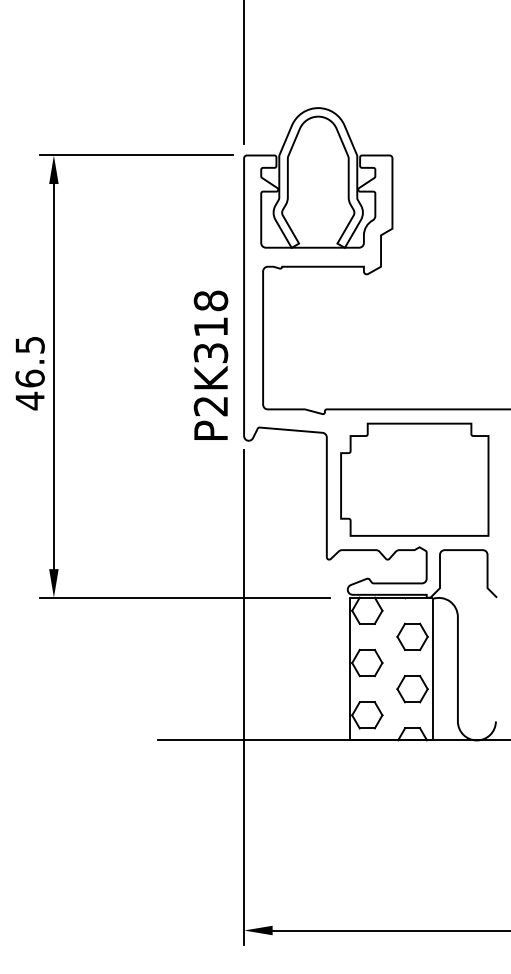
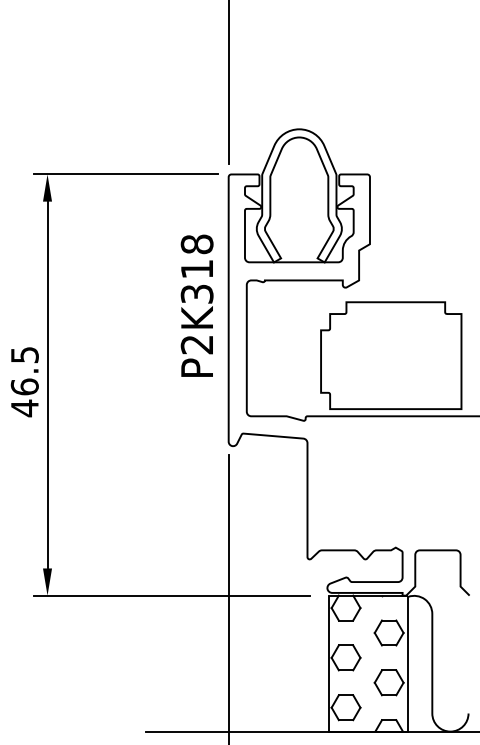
text: (210, 364) -> (196, 304), moved
part: (414, 479) -> (390, 355), moved

